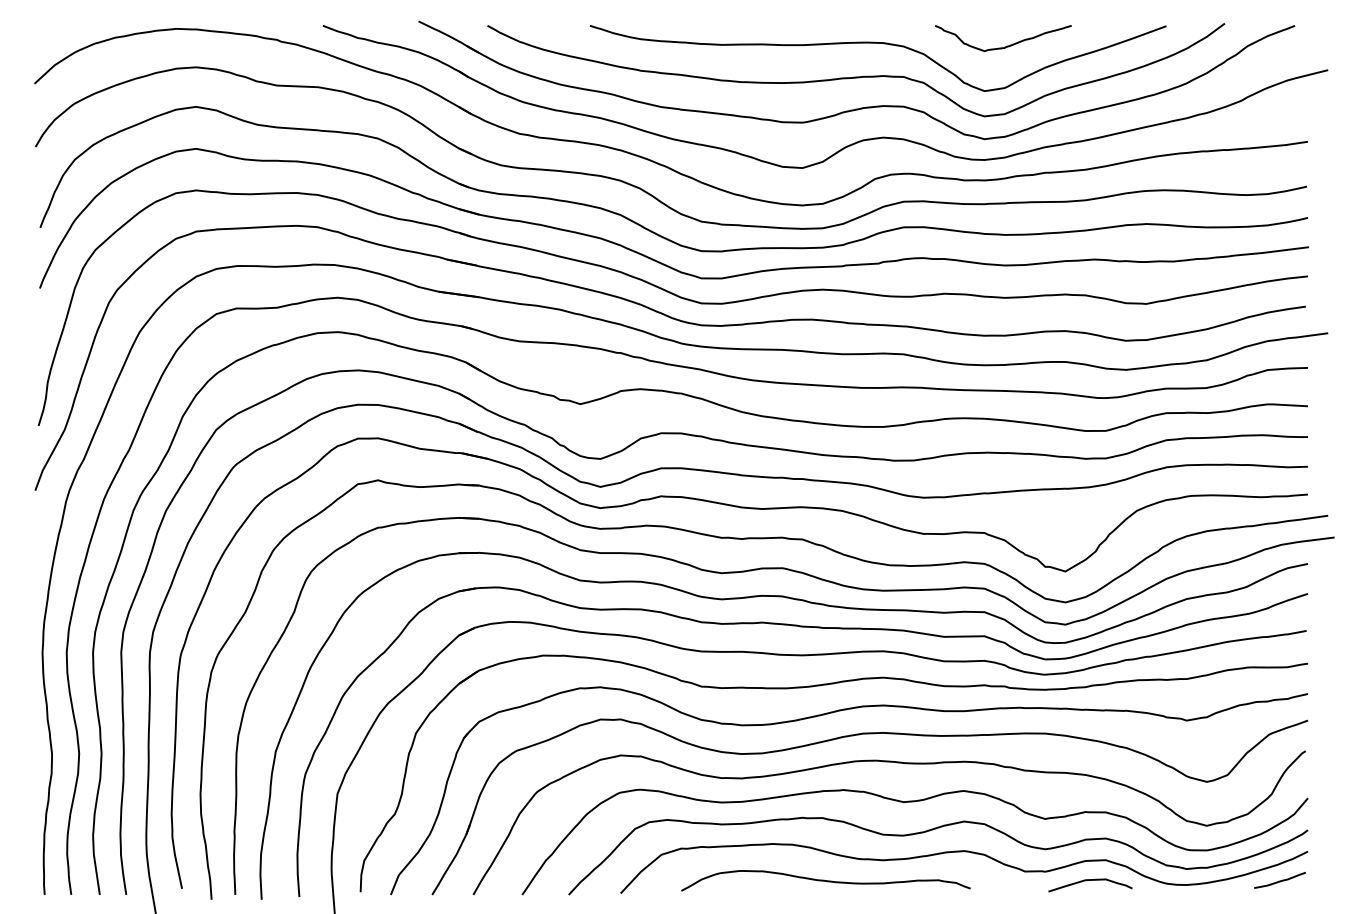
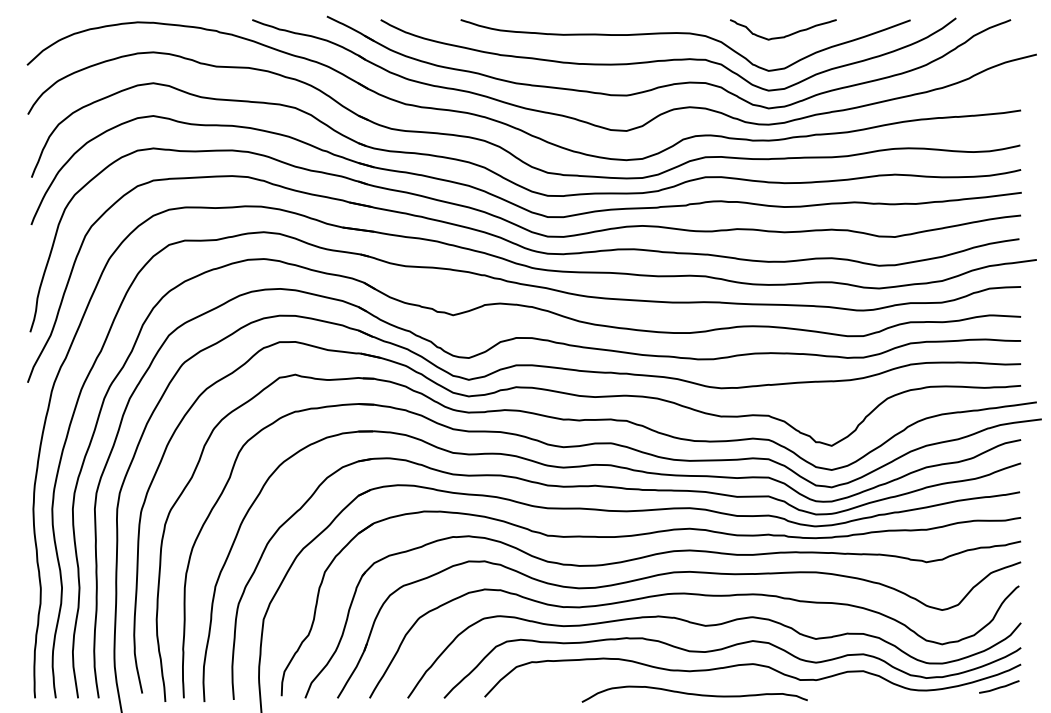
curve: (825, 880) -> (694, 694), moved
curve: (1090, 880) -> (851, 687), removed

